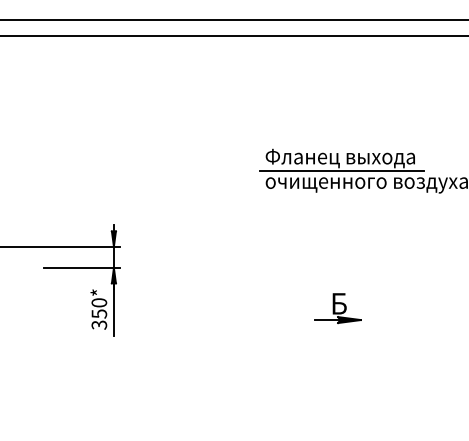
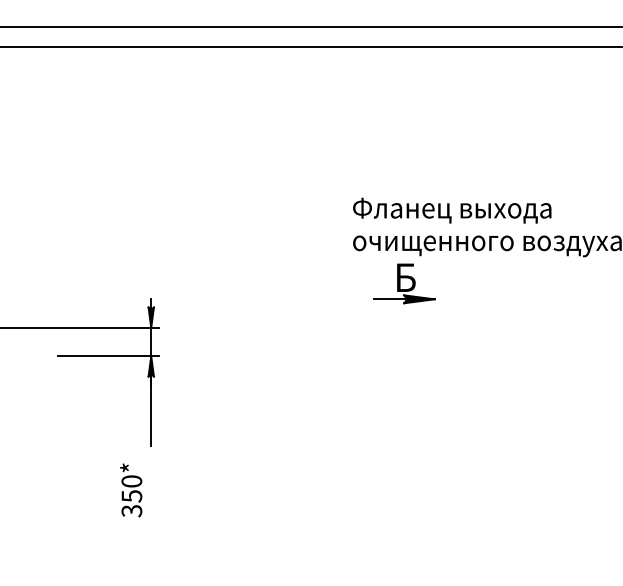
line: (341, 171) -> (453, 227), removed
part: (338, 308) -> (404, 283), moved
text: (99, 309) -> (131, 490), moved

